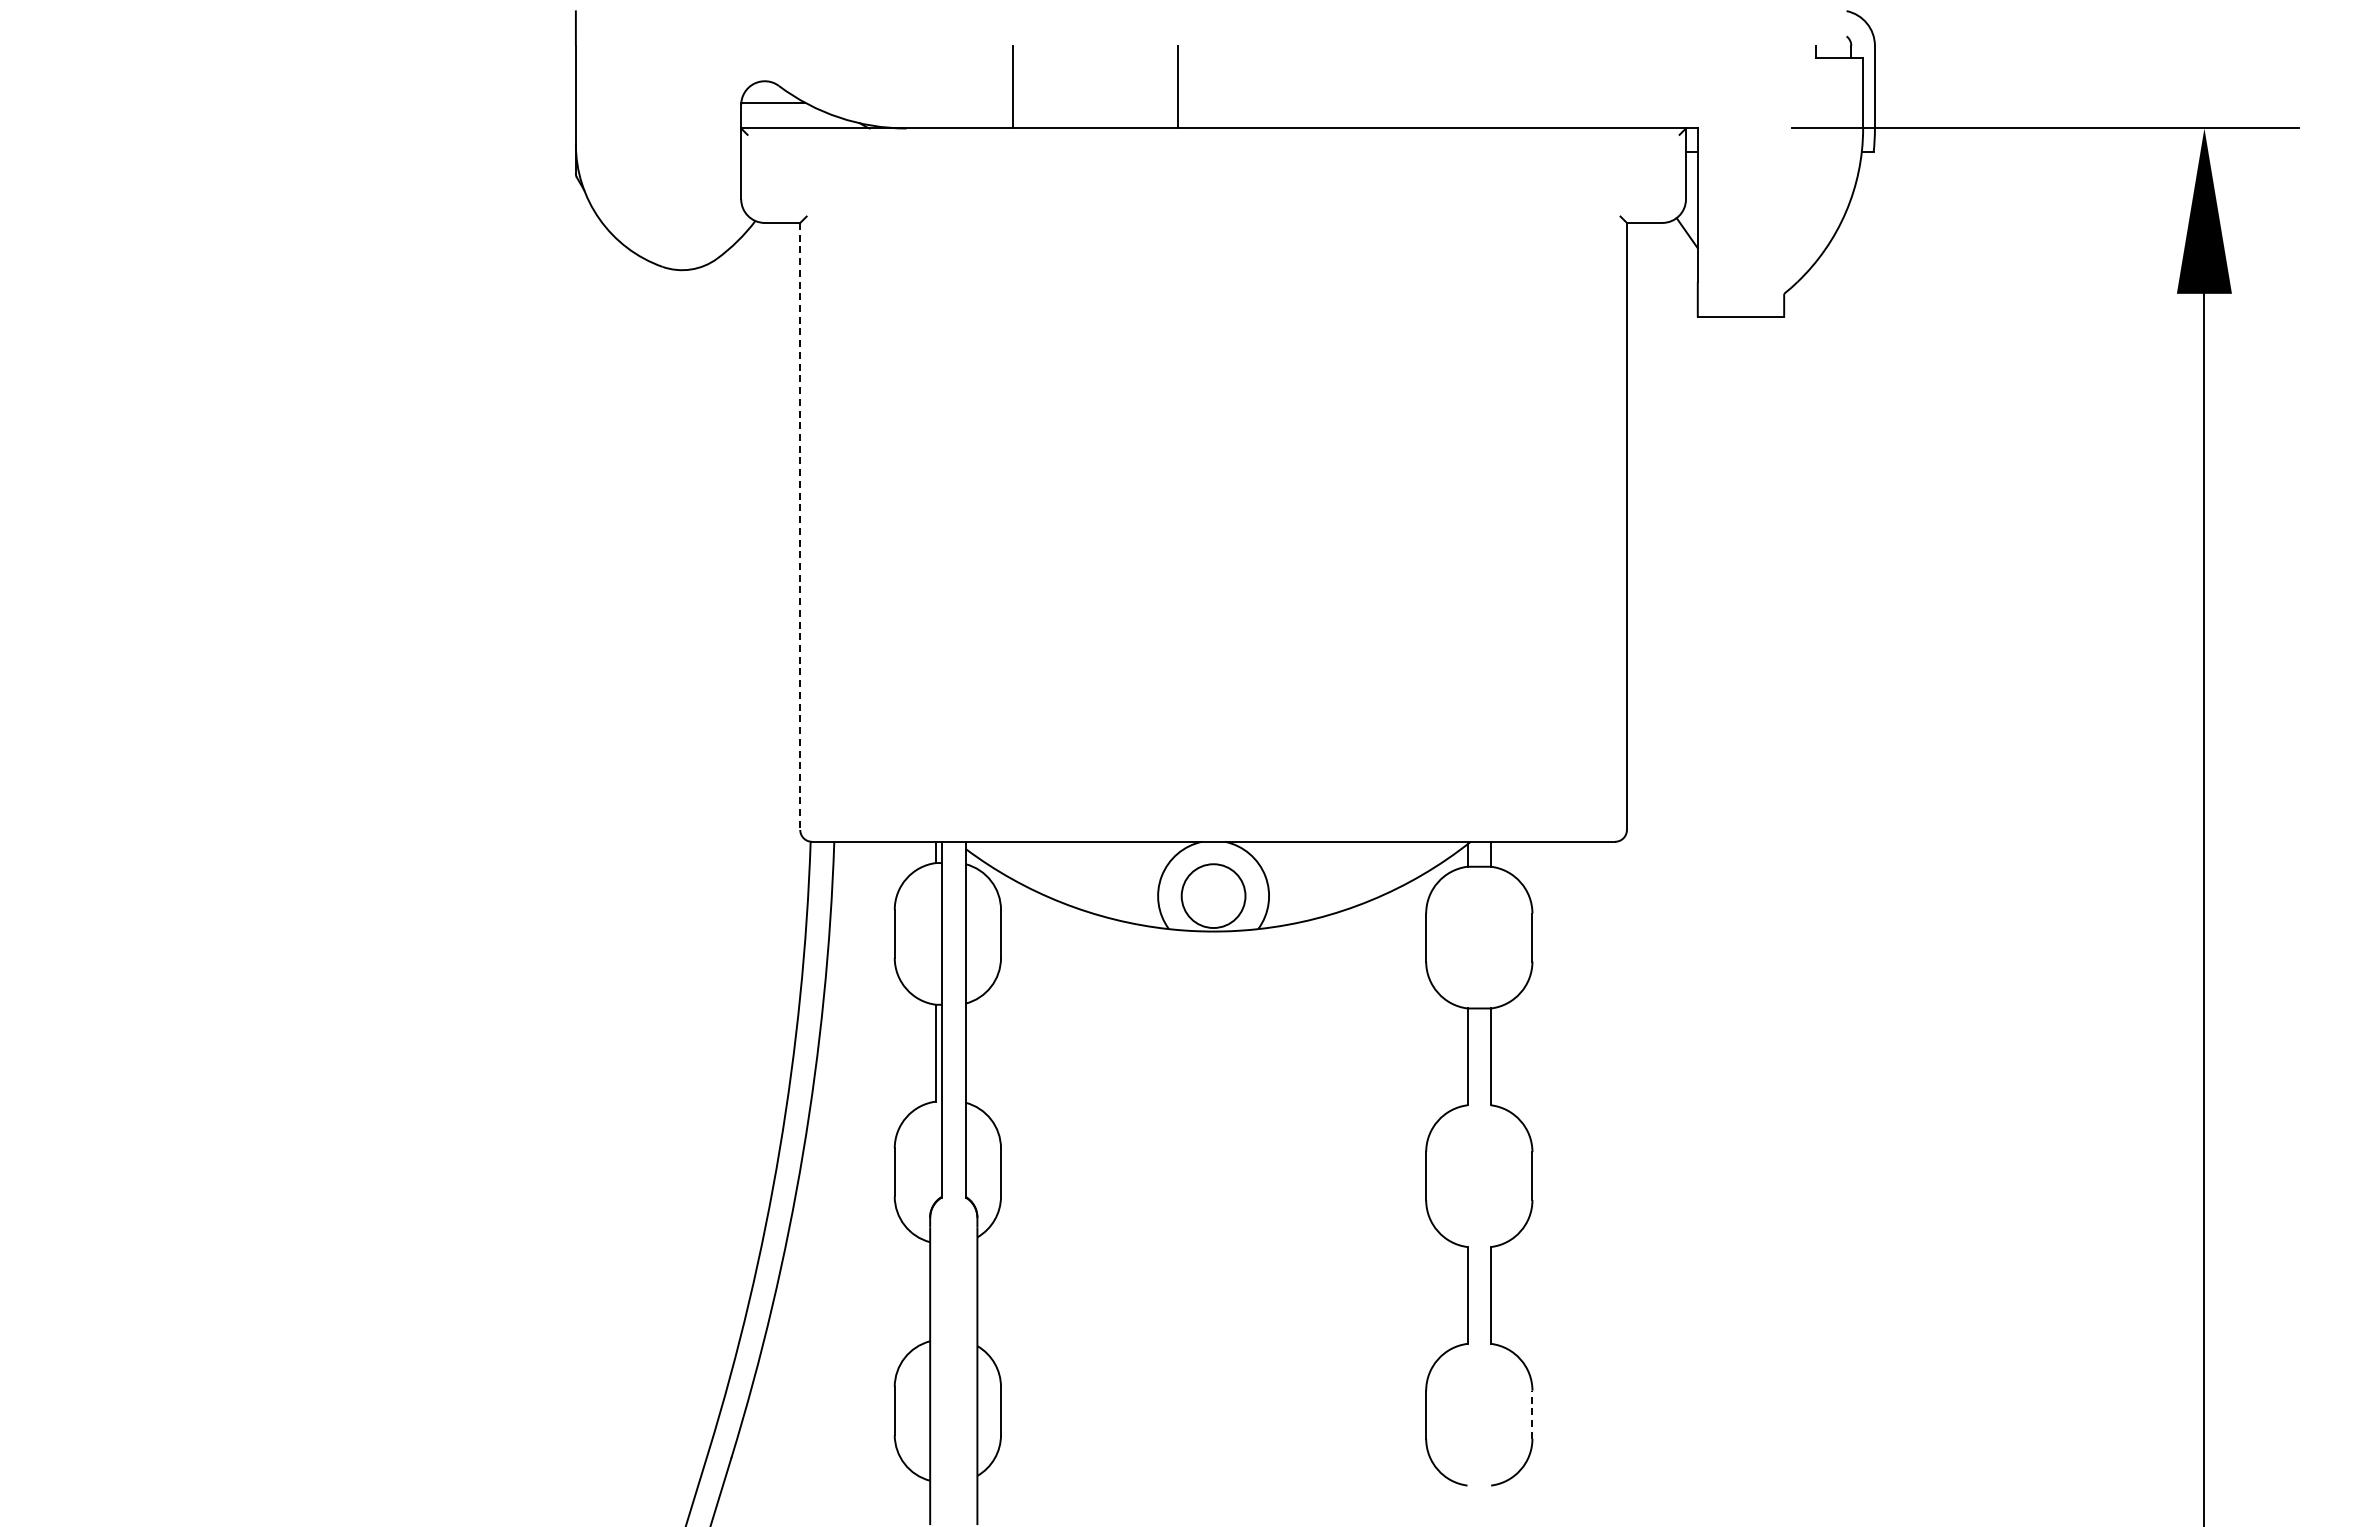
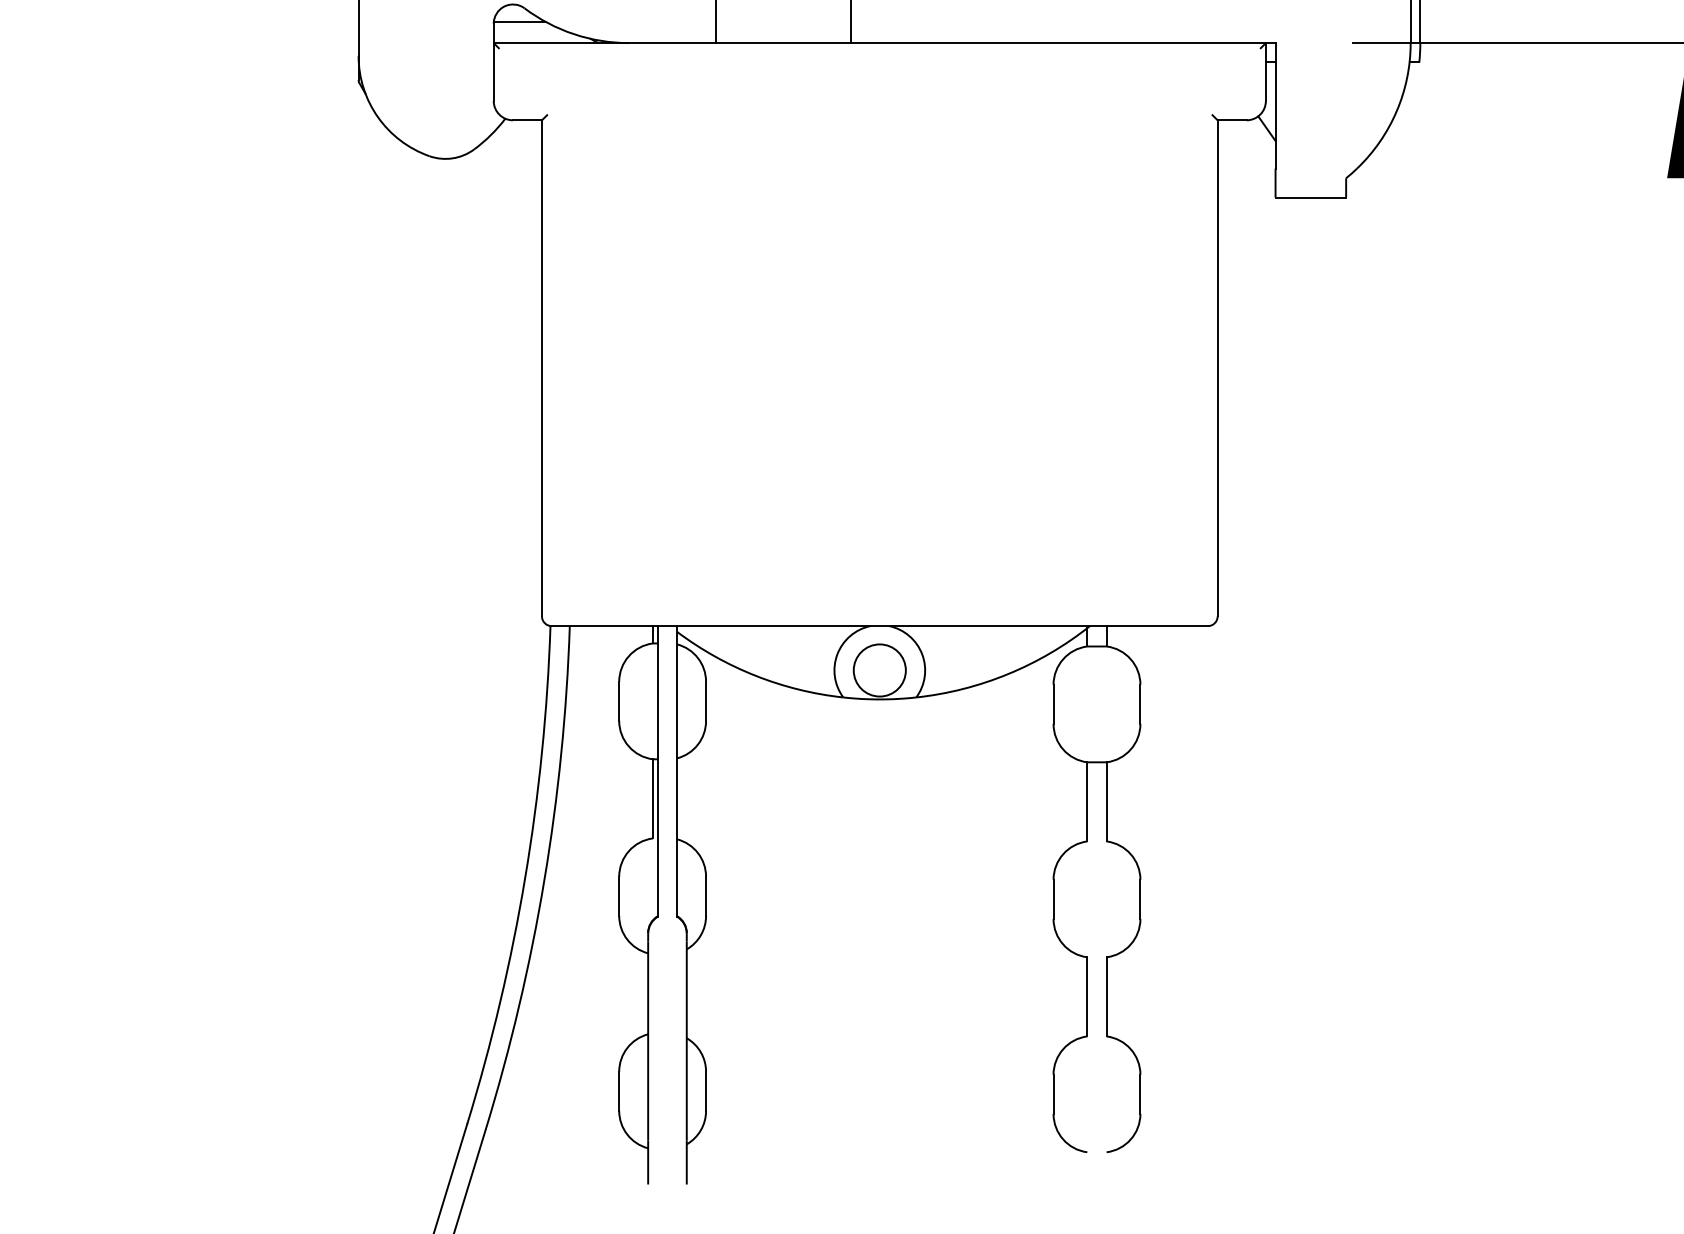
line: (800, 526) -> (542, 368), dashed -> solid
line: (1532, 1414) -> (1140, 1094), dashed -> solid

